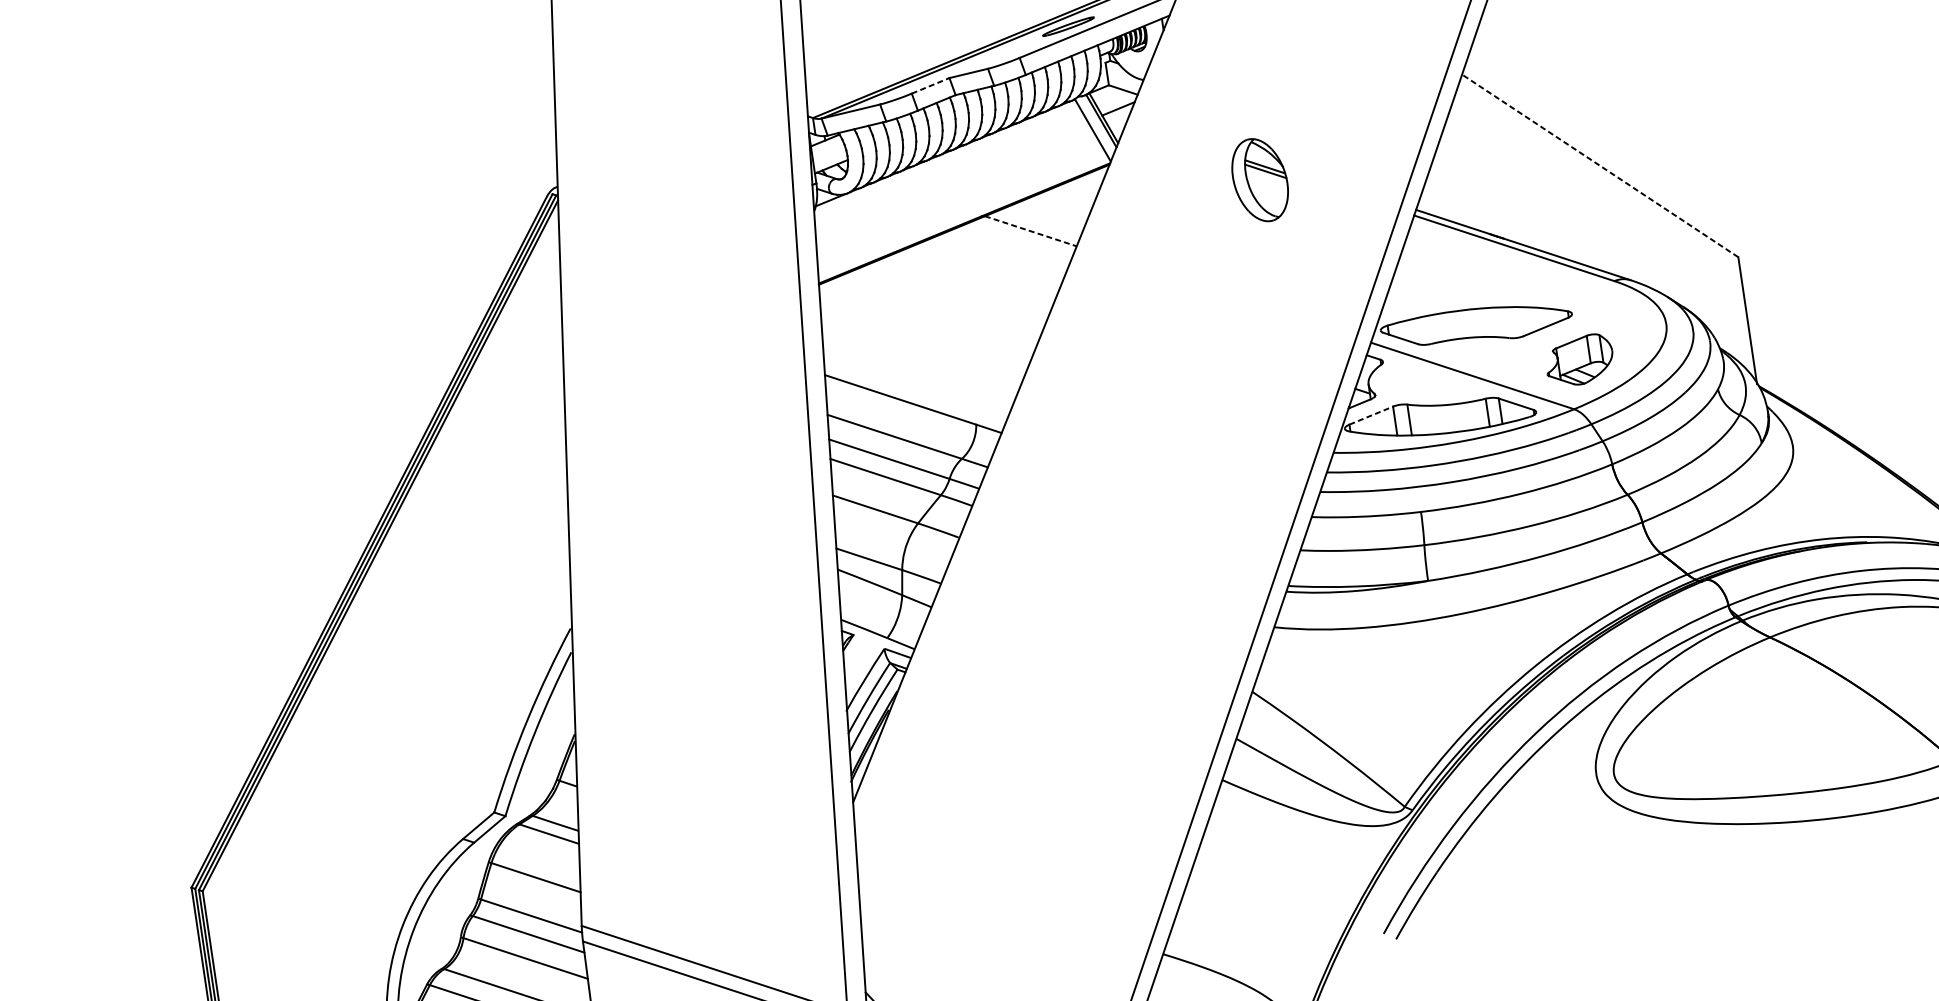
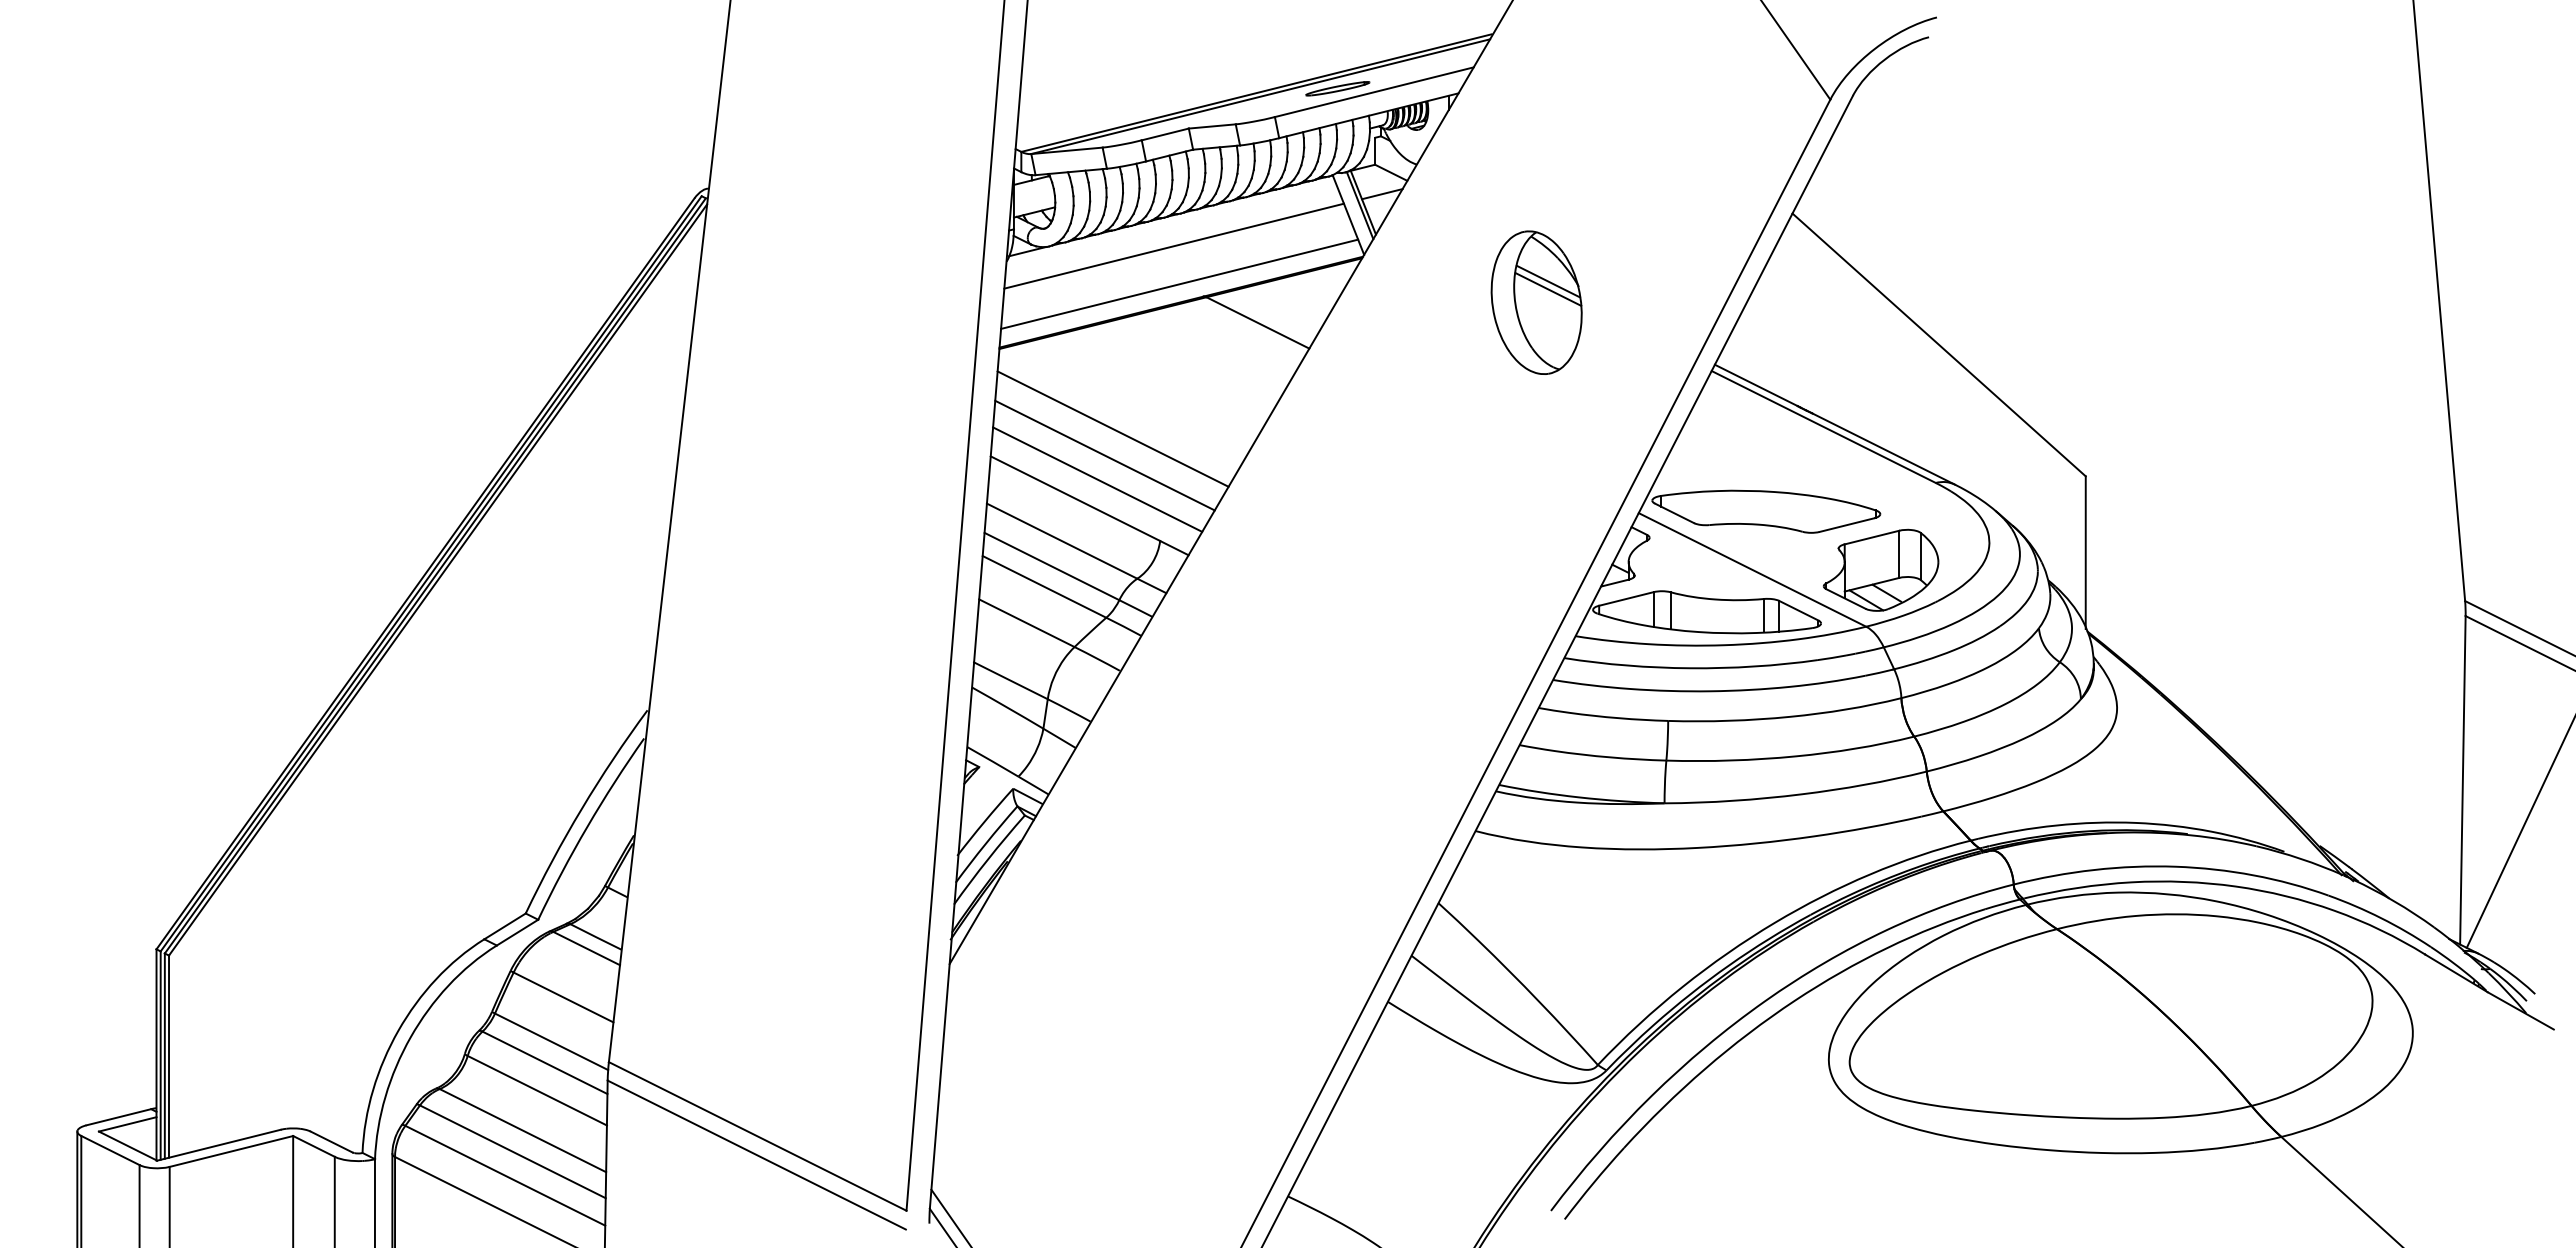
line: (930, 85) -> (1165, 134), dashed -> solid
line: (1600, 165) -> (1939, 344), dashed -> solid
line: (951, 177) -> (1173, 245), added
part: (1260, 180) -> (1536, 302), size x1.43
line: (960, 208) -> (1179, 283), added
line: (1031, 231) -> (1258, 323), dashed -> solid
line: (922, 336) -> (1112, 428), added
part: (1579, 359) -> (1880, 569), size x1.43
line: (919, 360) -> (1104, 455), added
line: (916, 381) -> (1097, 479), added
line: (1371, 415) -> (1626, 598), dashed -> solid

